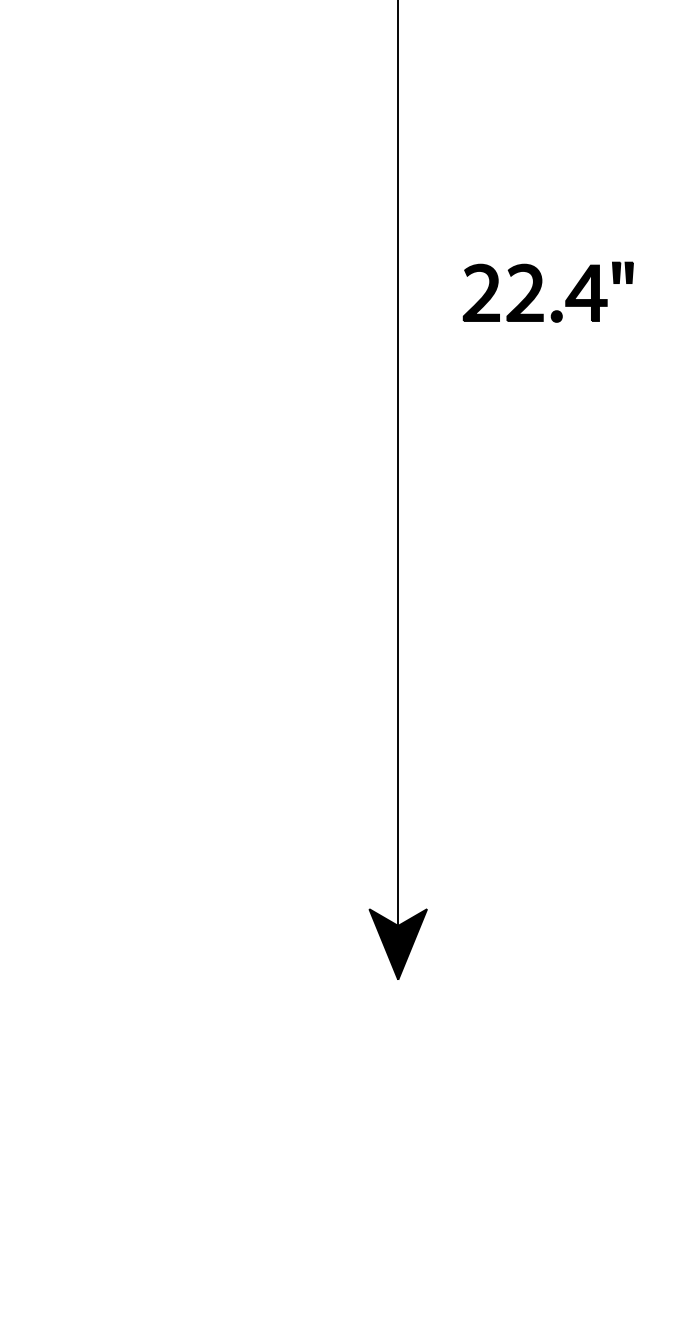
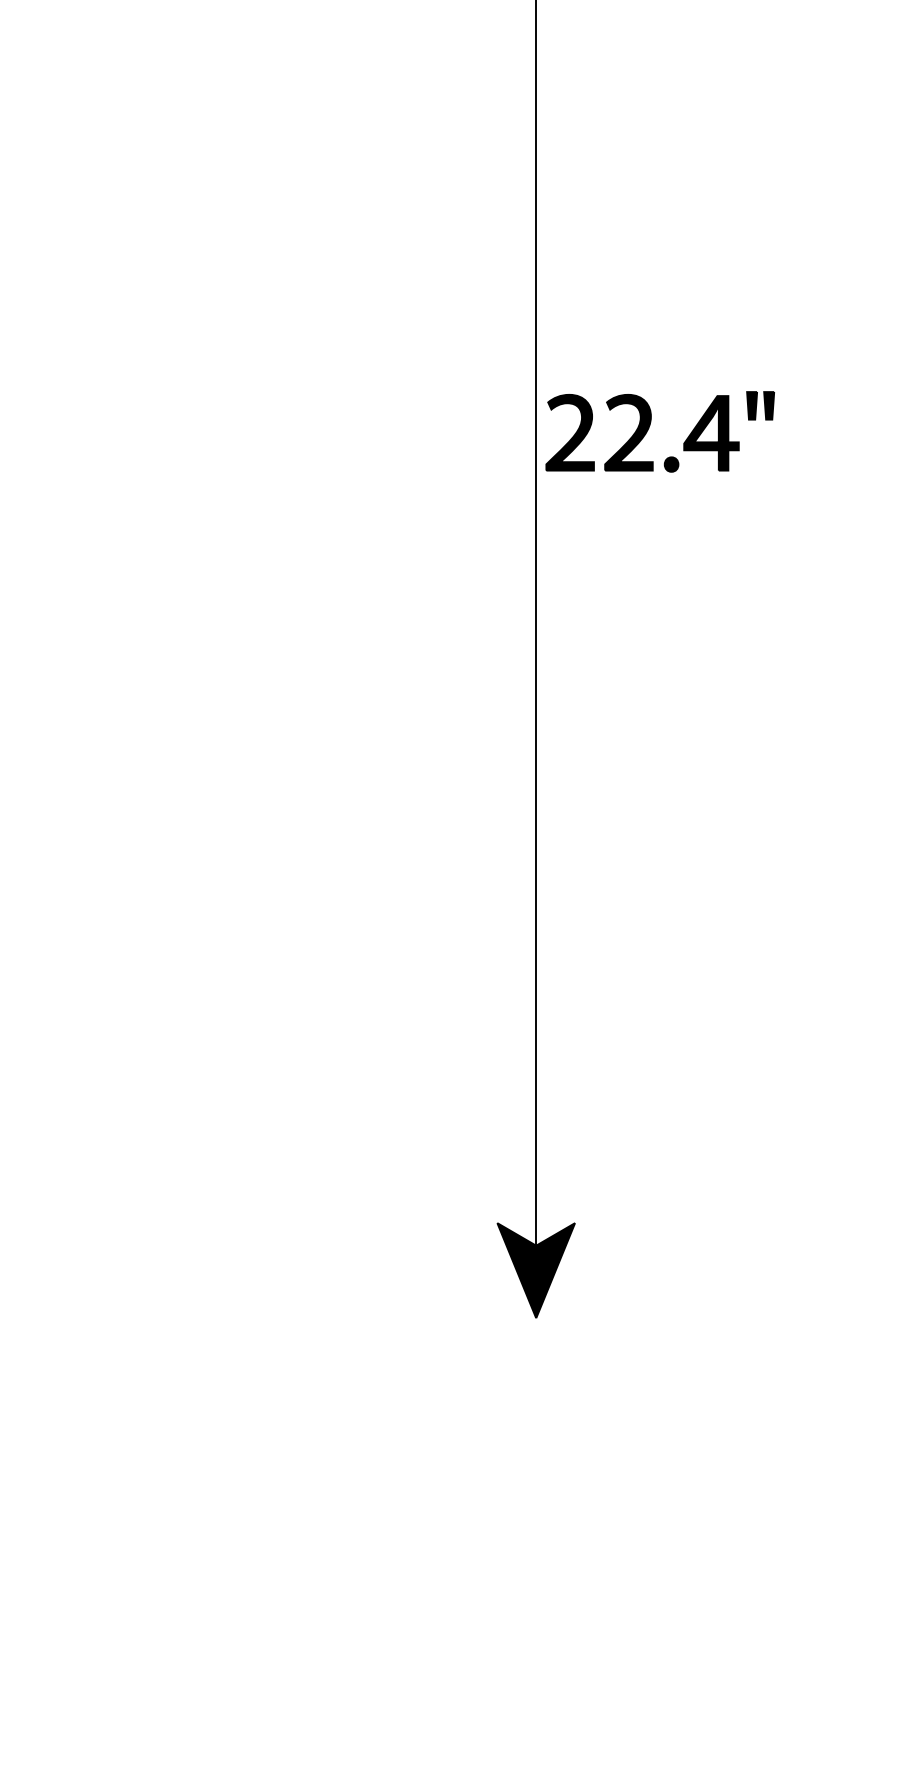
part: (540, 289) -> (649, 428), moved

